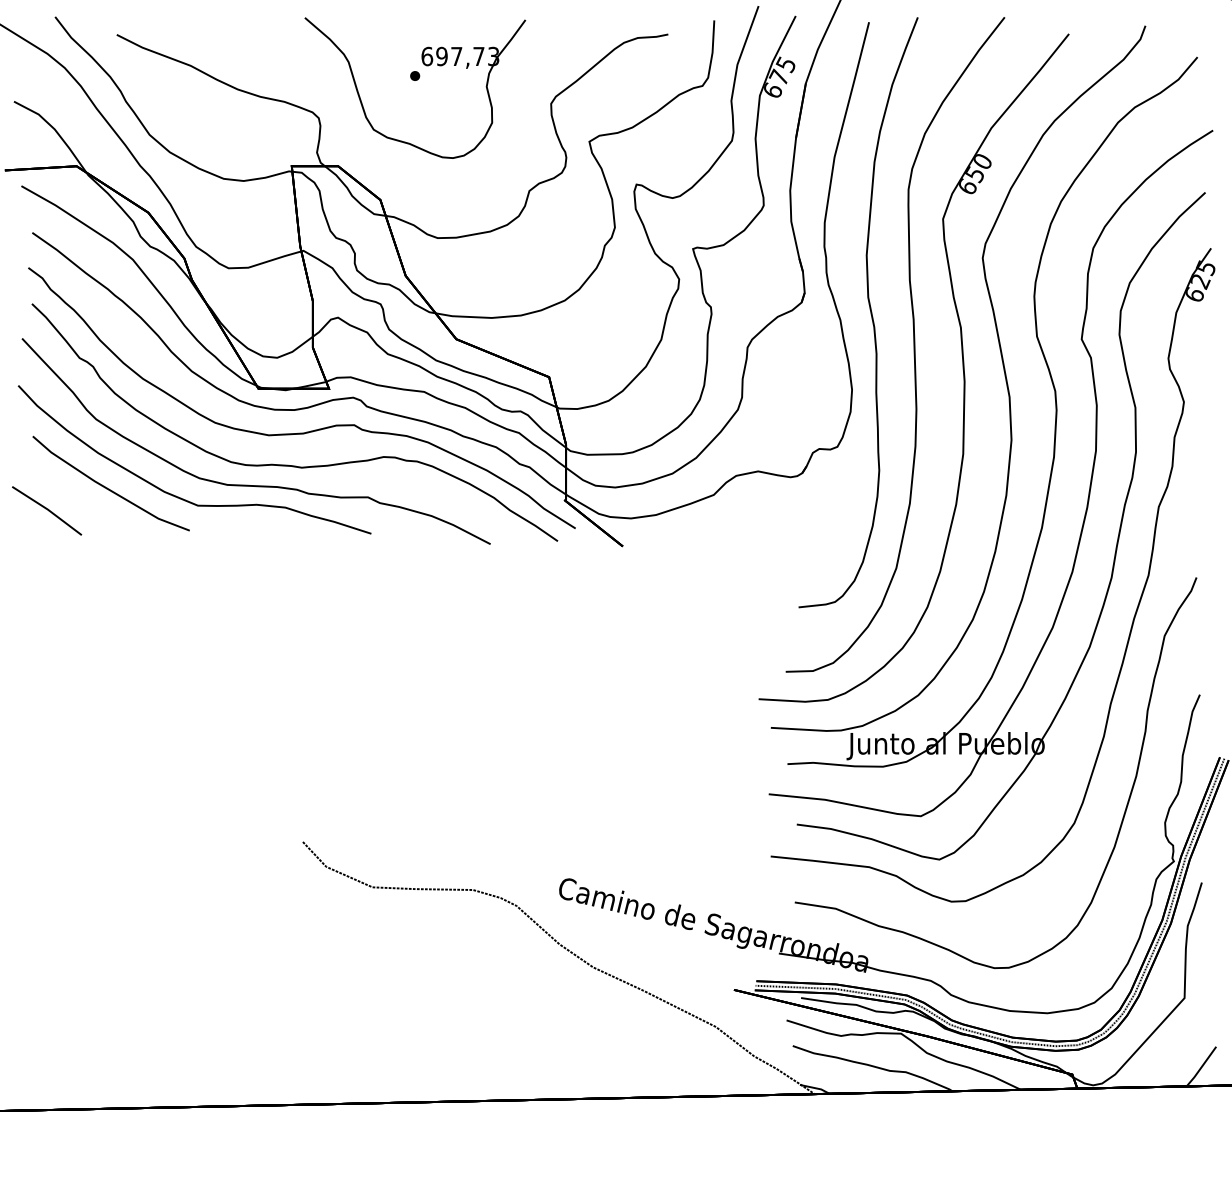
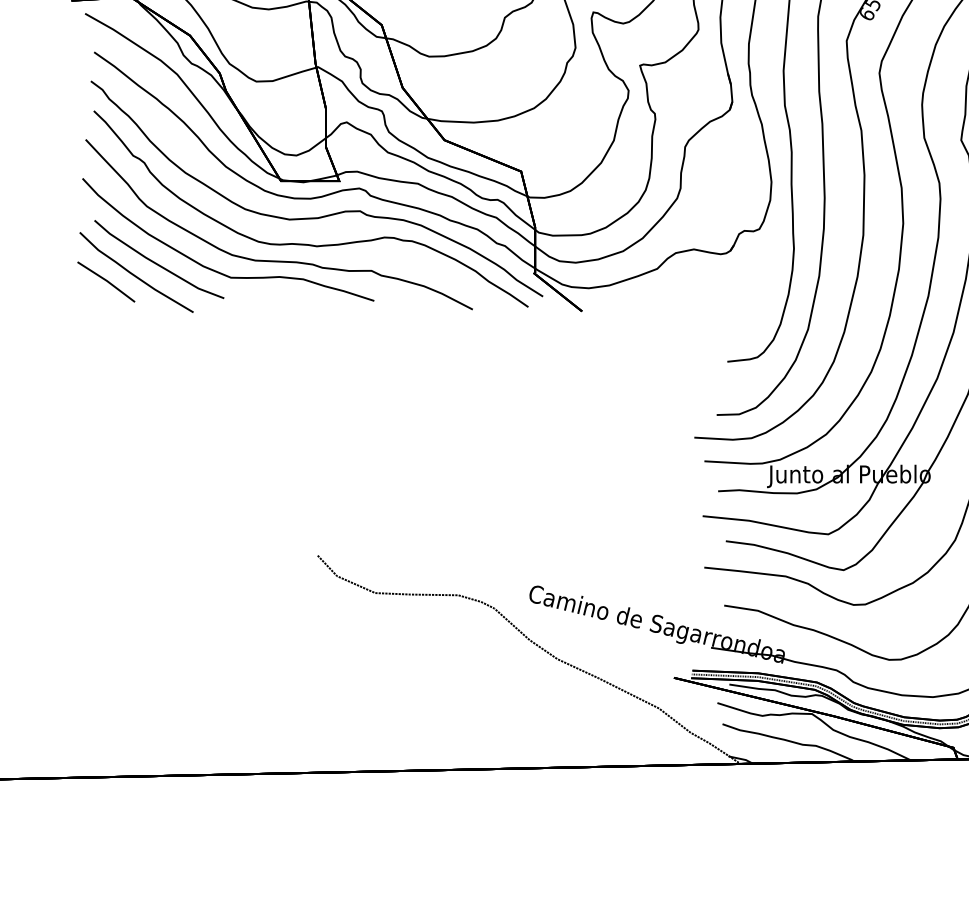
part: (83, 499) -> (136, 272), added

